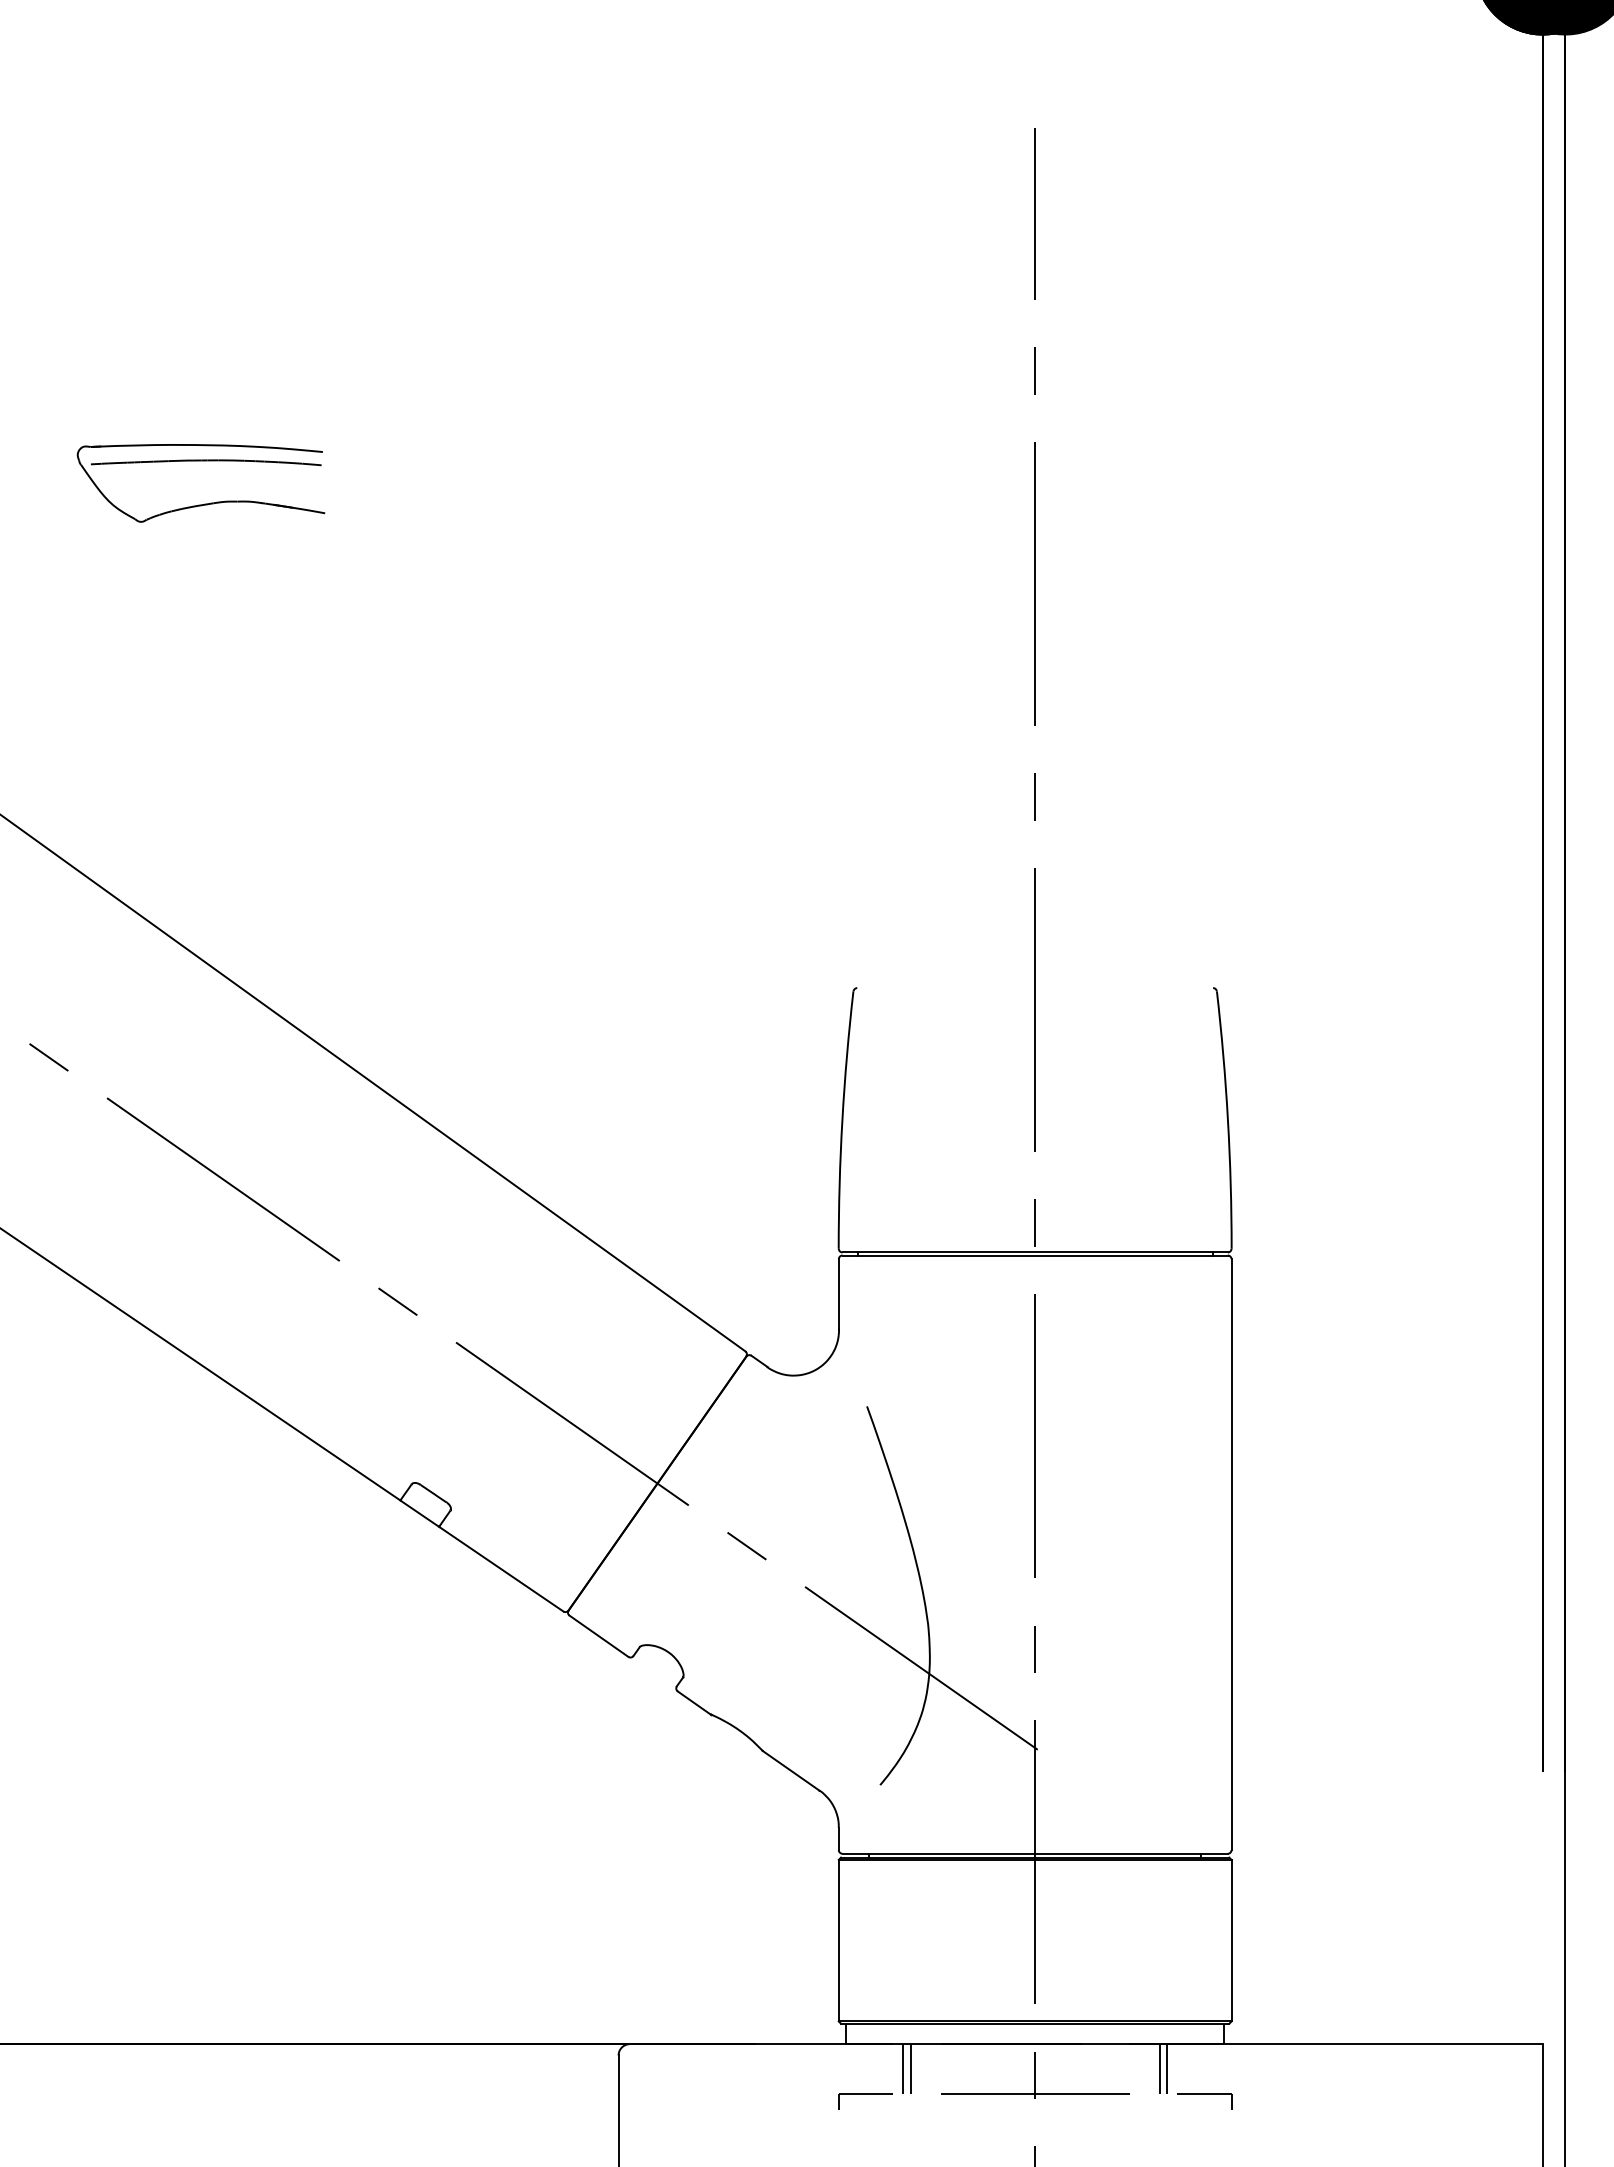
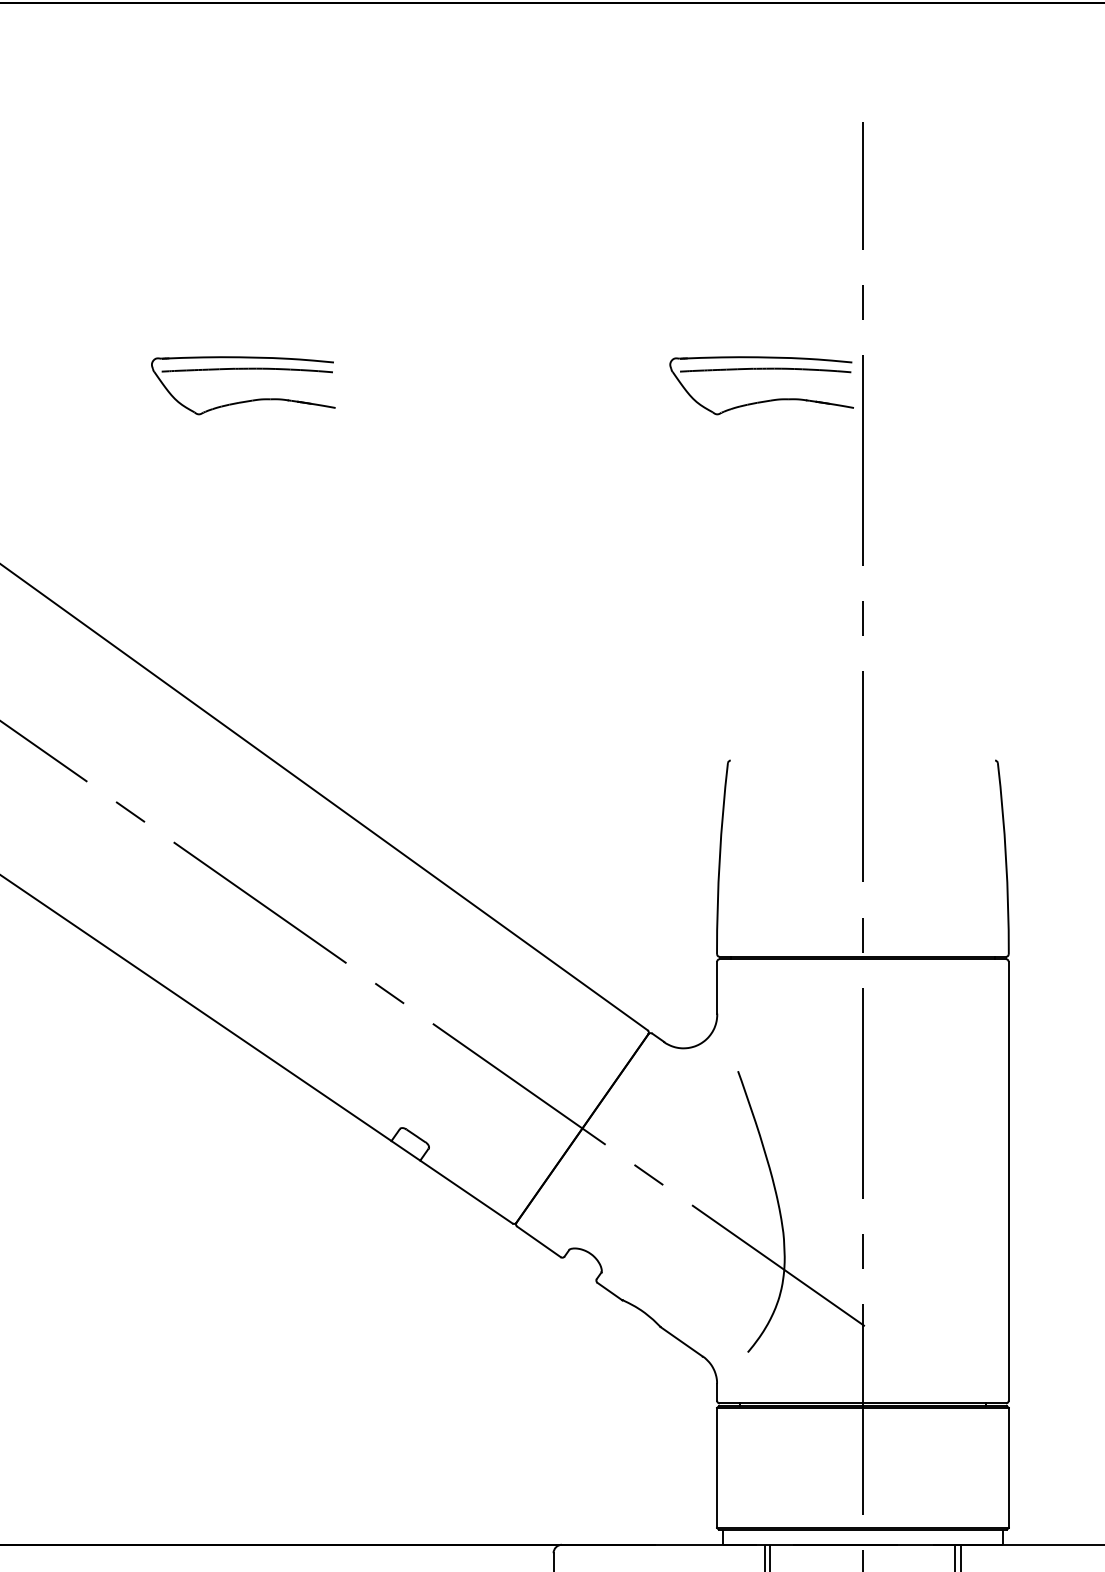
part: (902, 503) -> (764, 400), added

